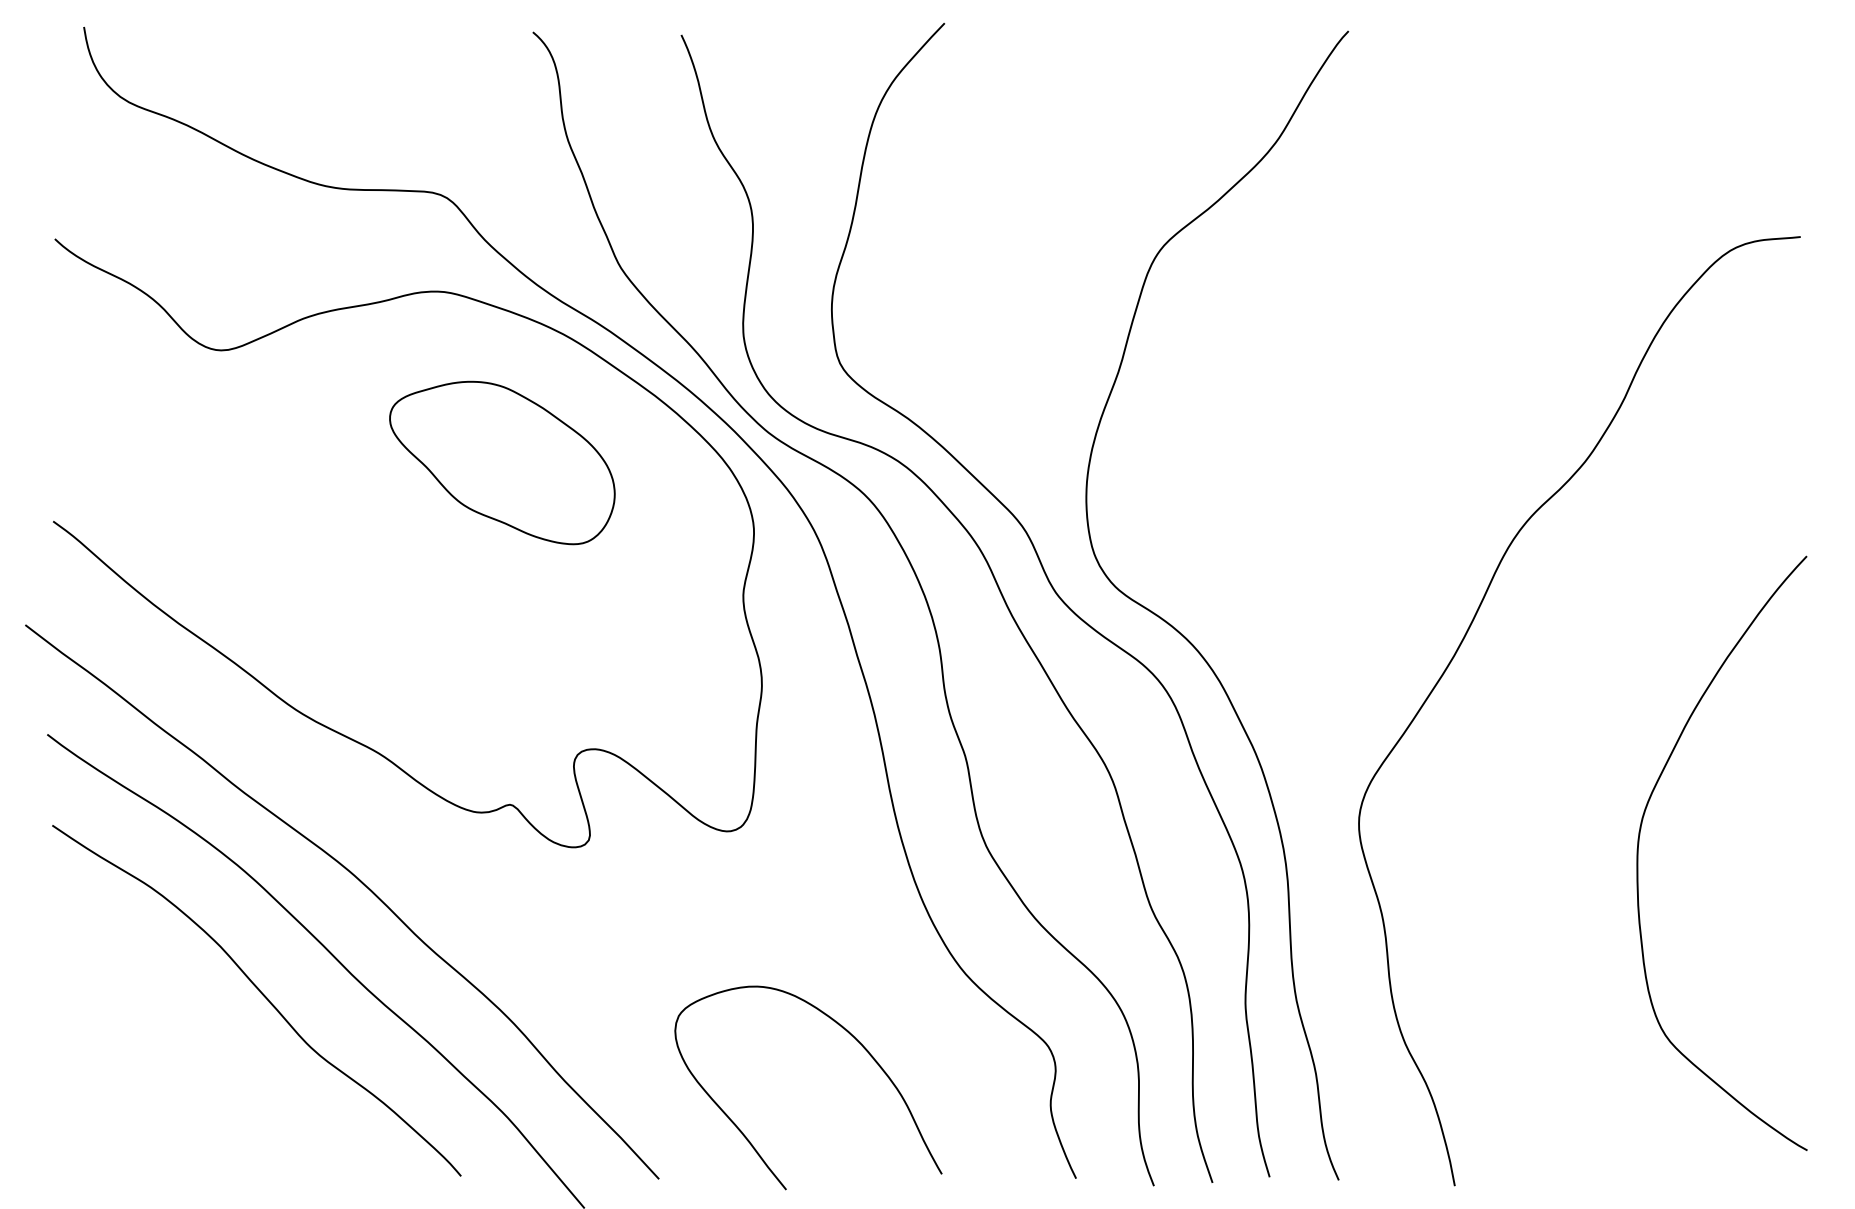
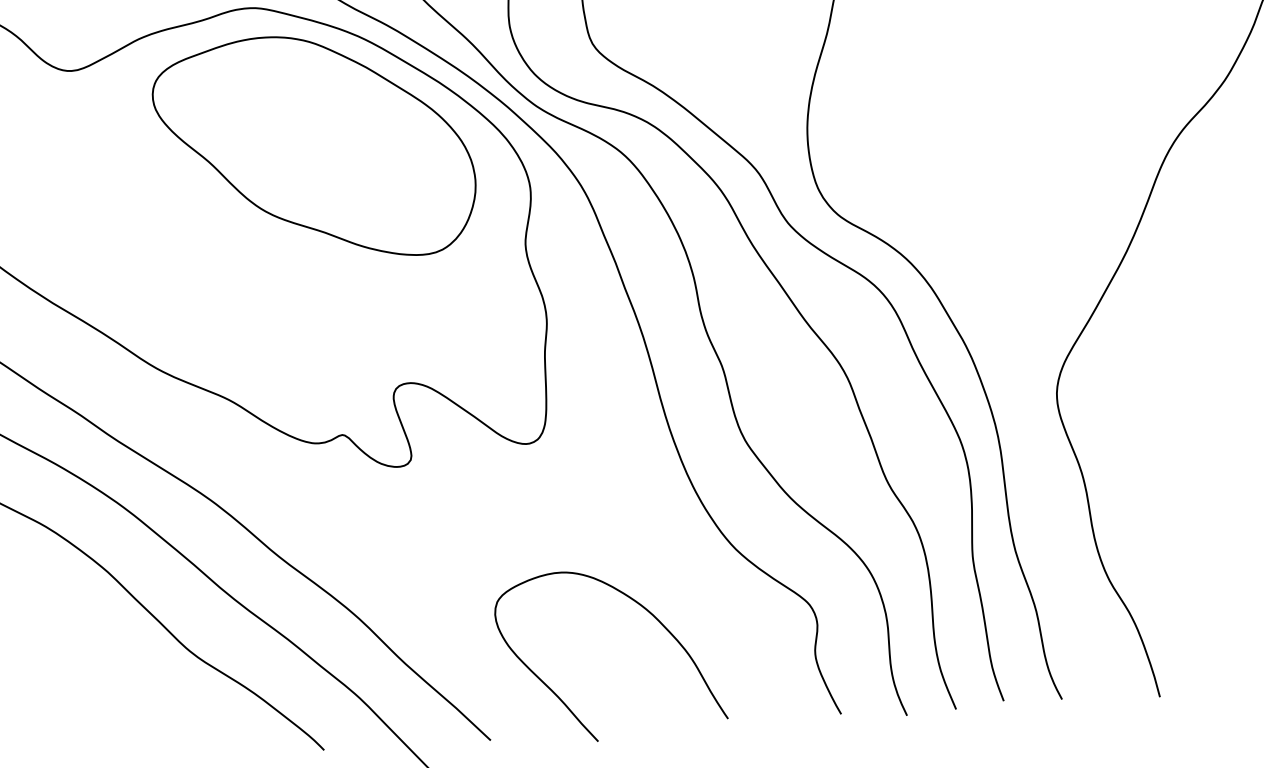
part: (502, 462) -> (314, 147), size x1.67

